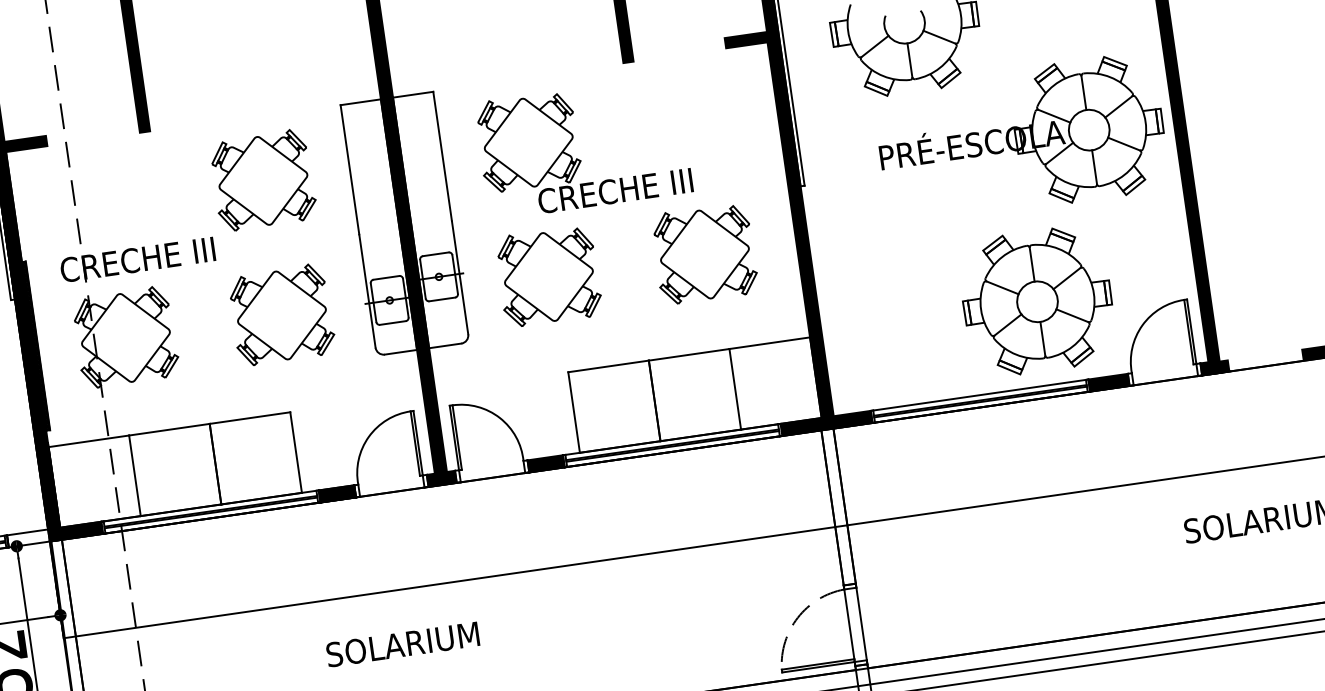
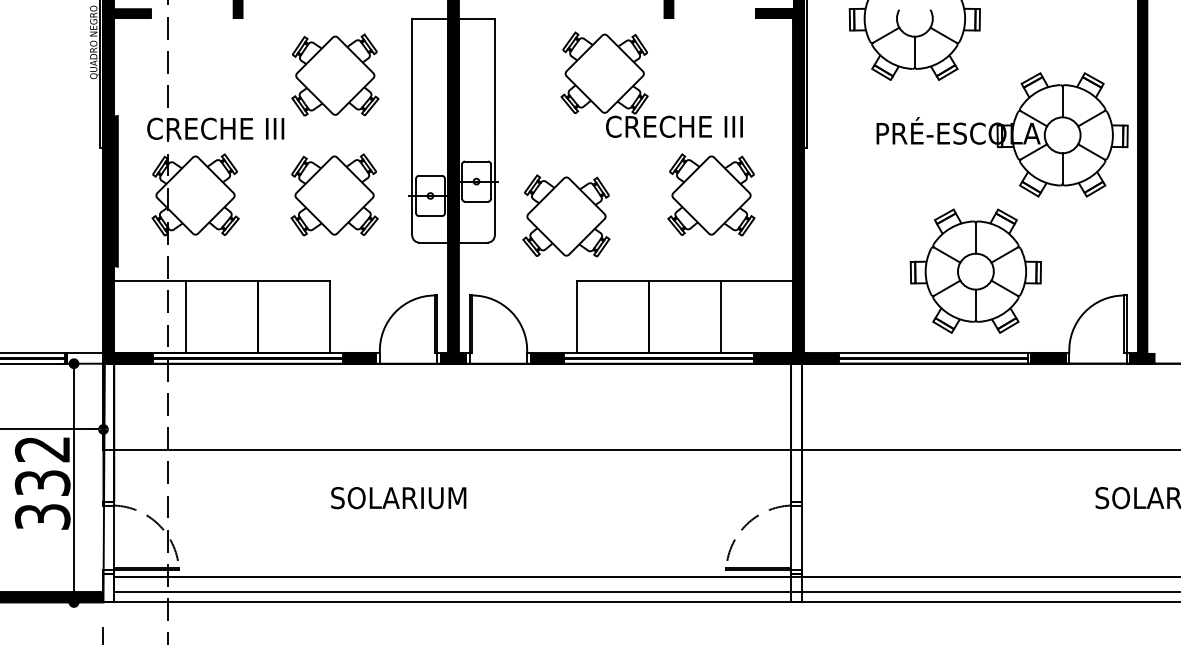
part: (572, 140) -> (643, 77), moved
part: (548, 275) -> (566, 215), moved
part: (1036, 300) -> (975, 270), moved

